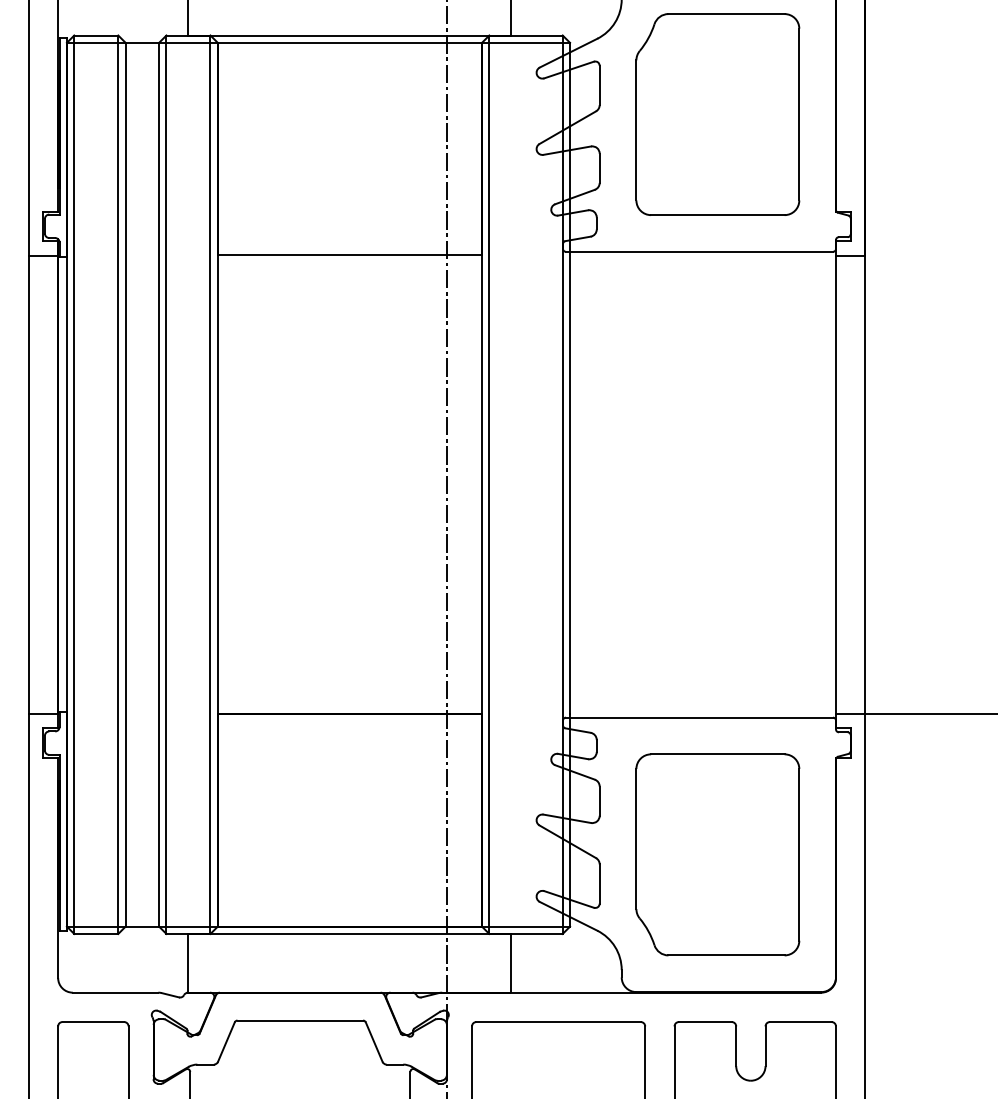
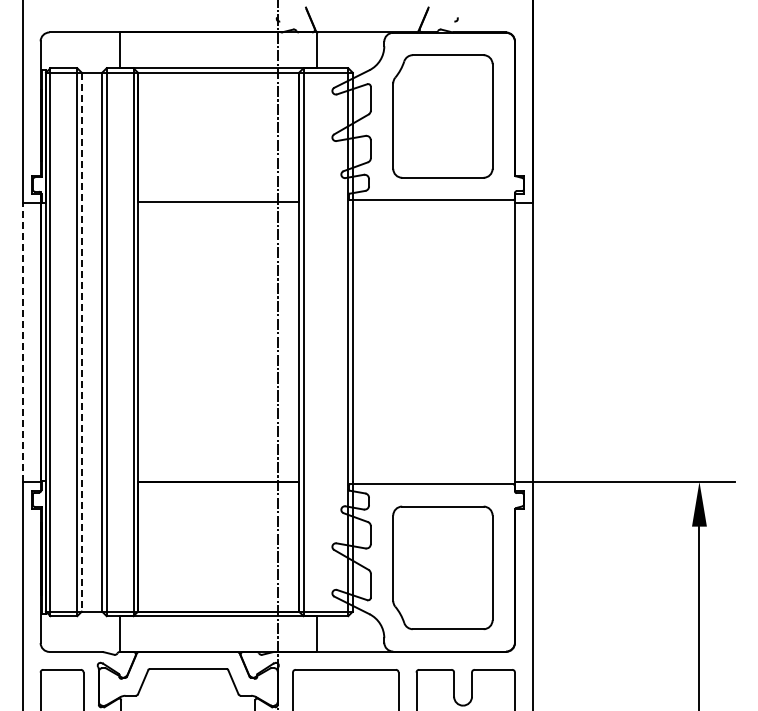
line: (28, 485) -> (22, 342), solid -> dashed
line: (125, 485) -> (81, 342), solid -> dashed

